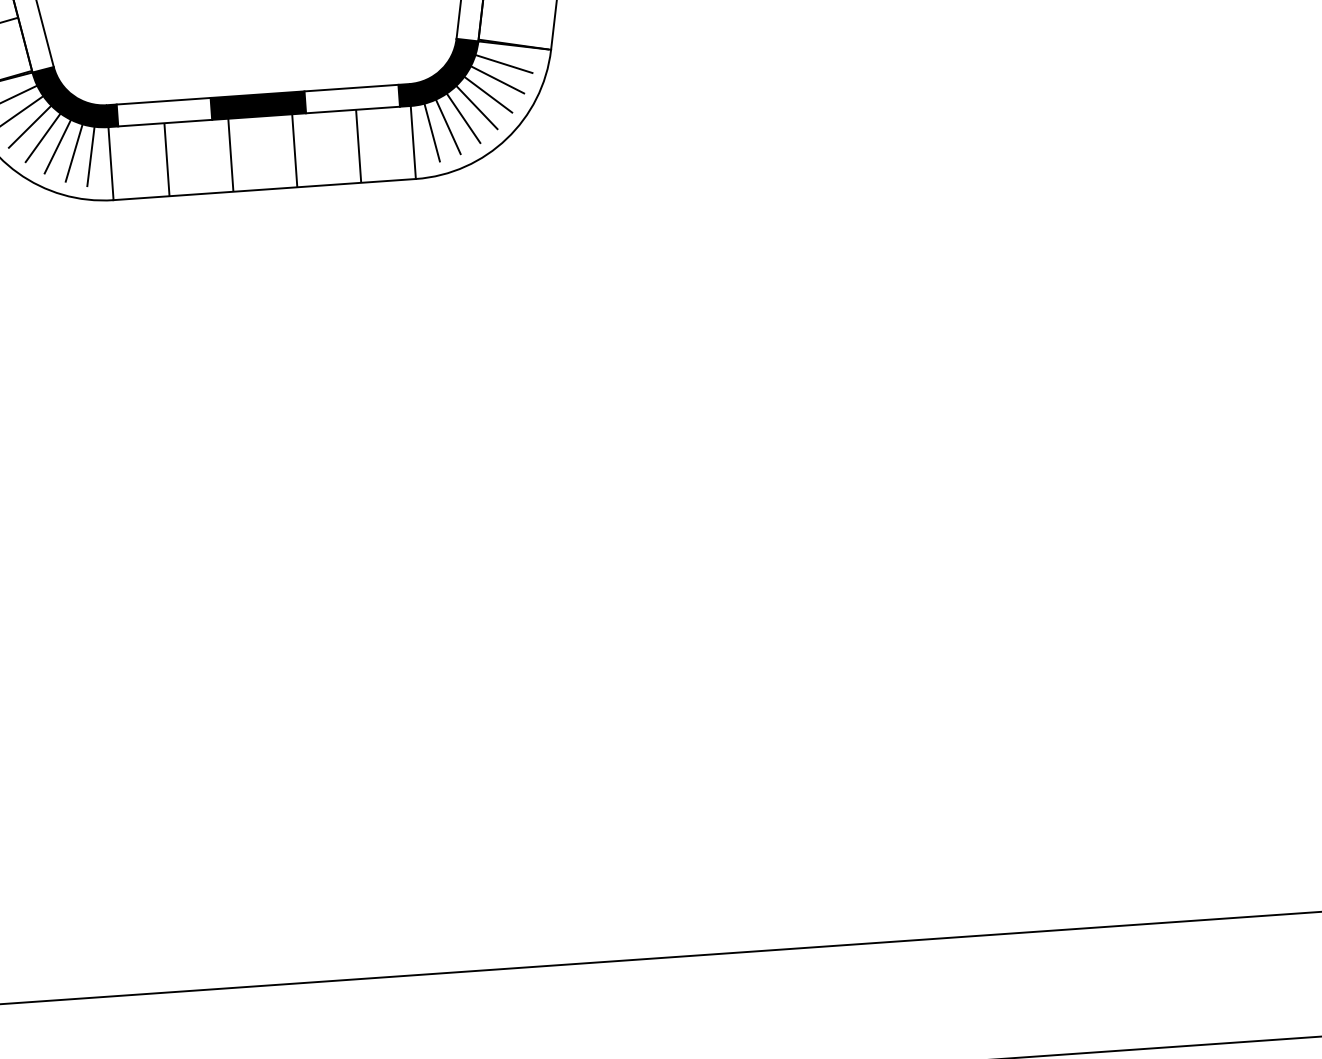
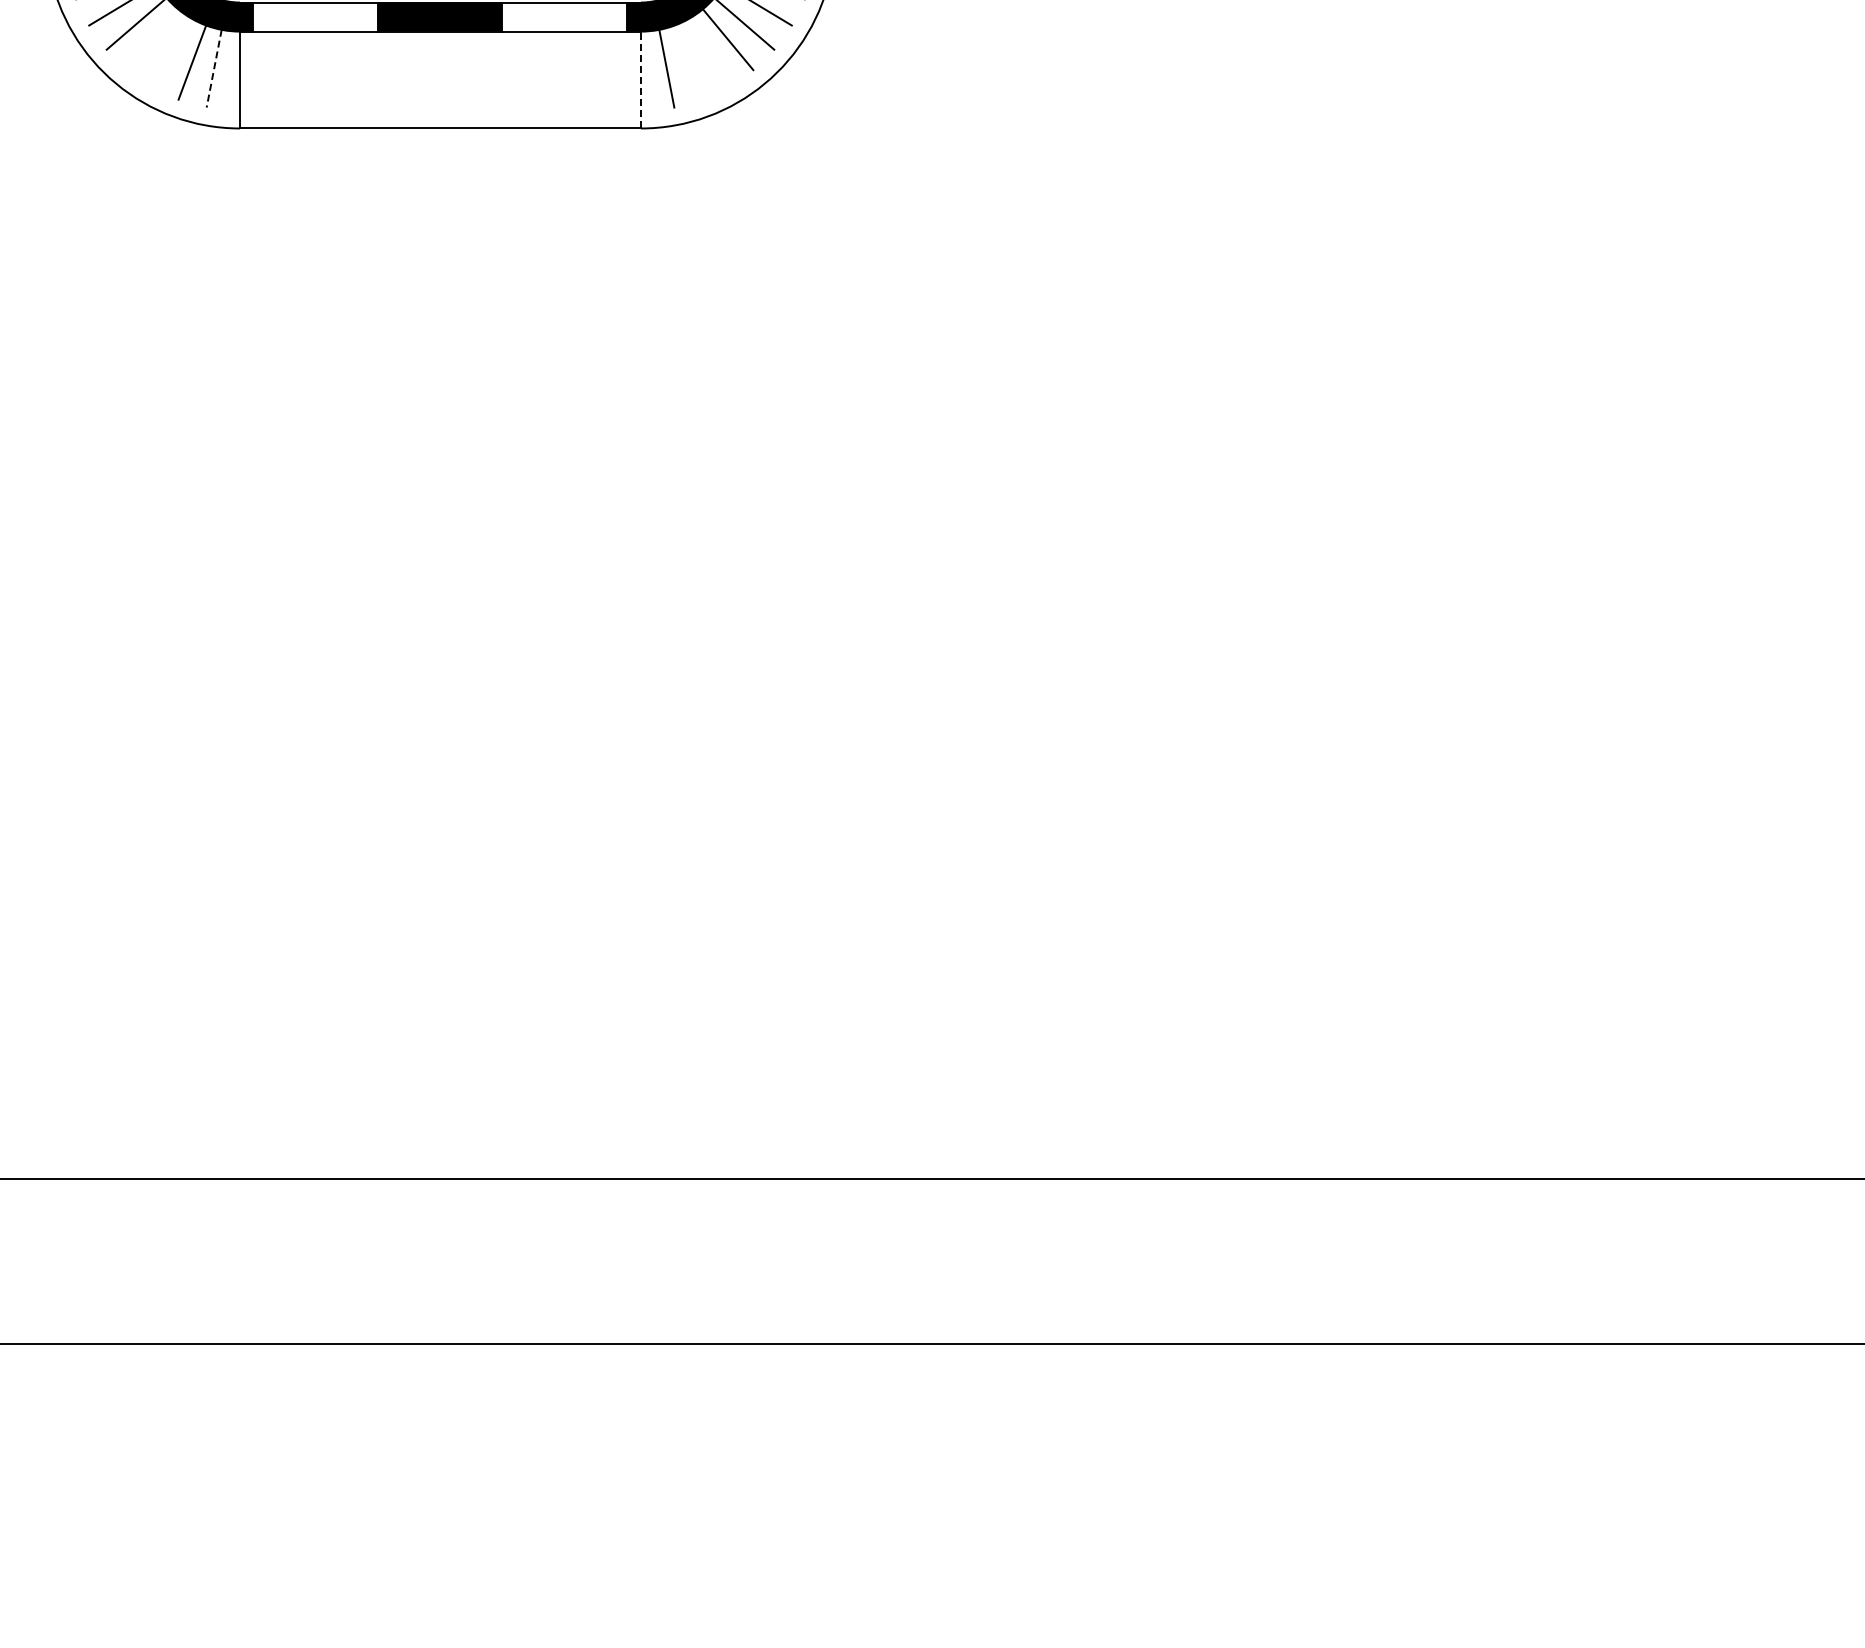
line: (463, 118) -> (709, 52), removed
line: (448, 126) -> (688, 62), removed
line: (42, 137) -> (152, 39), removed
line: (413, 142) -> (641, 79), solid -> dashed
line: (57, 146) -> (171, 52), removed
hatch: (262, 152) -> (441, 79), removed
line: (91, 156) -> (214, 68), solid -> dashed

